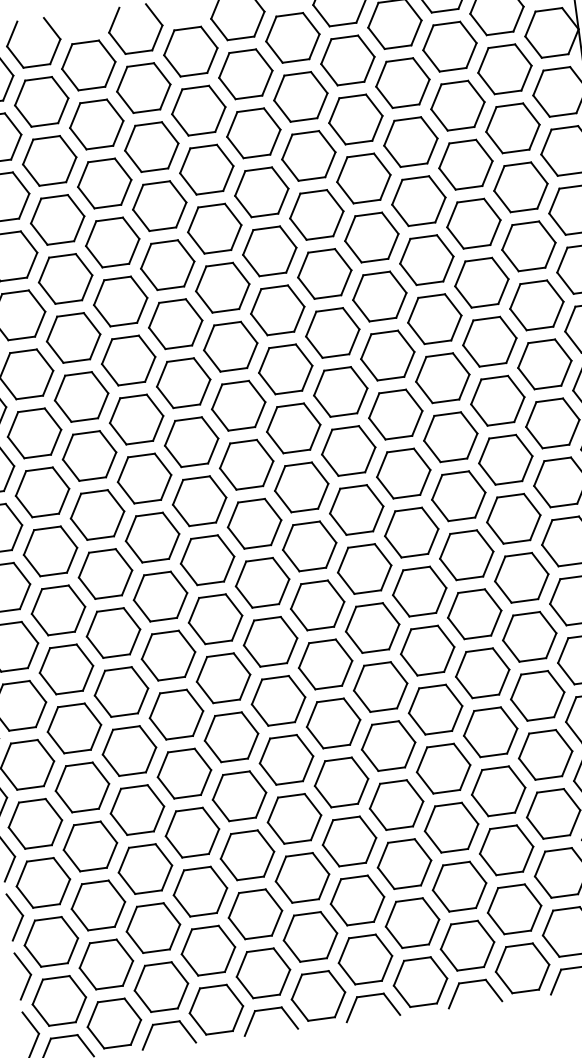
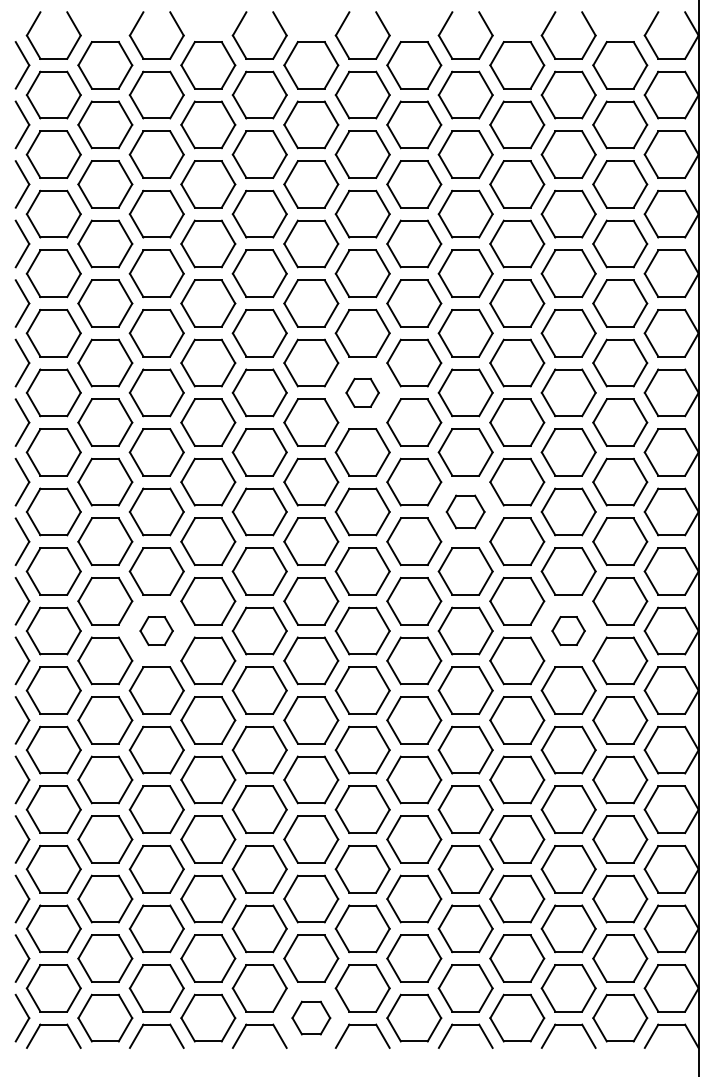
part: (285, 369) -> (362, 392), size x0.6
part: (403, 473) -> (465, 511), size x0.7
part: (521, 577) -> (568, 630), size x0.6
part: (113, 632) -> (156, 630), size x0.6
part: (318, 995) -> (311, 1017), size x0.7

